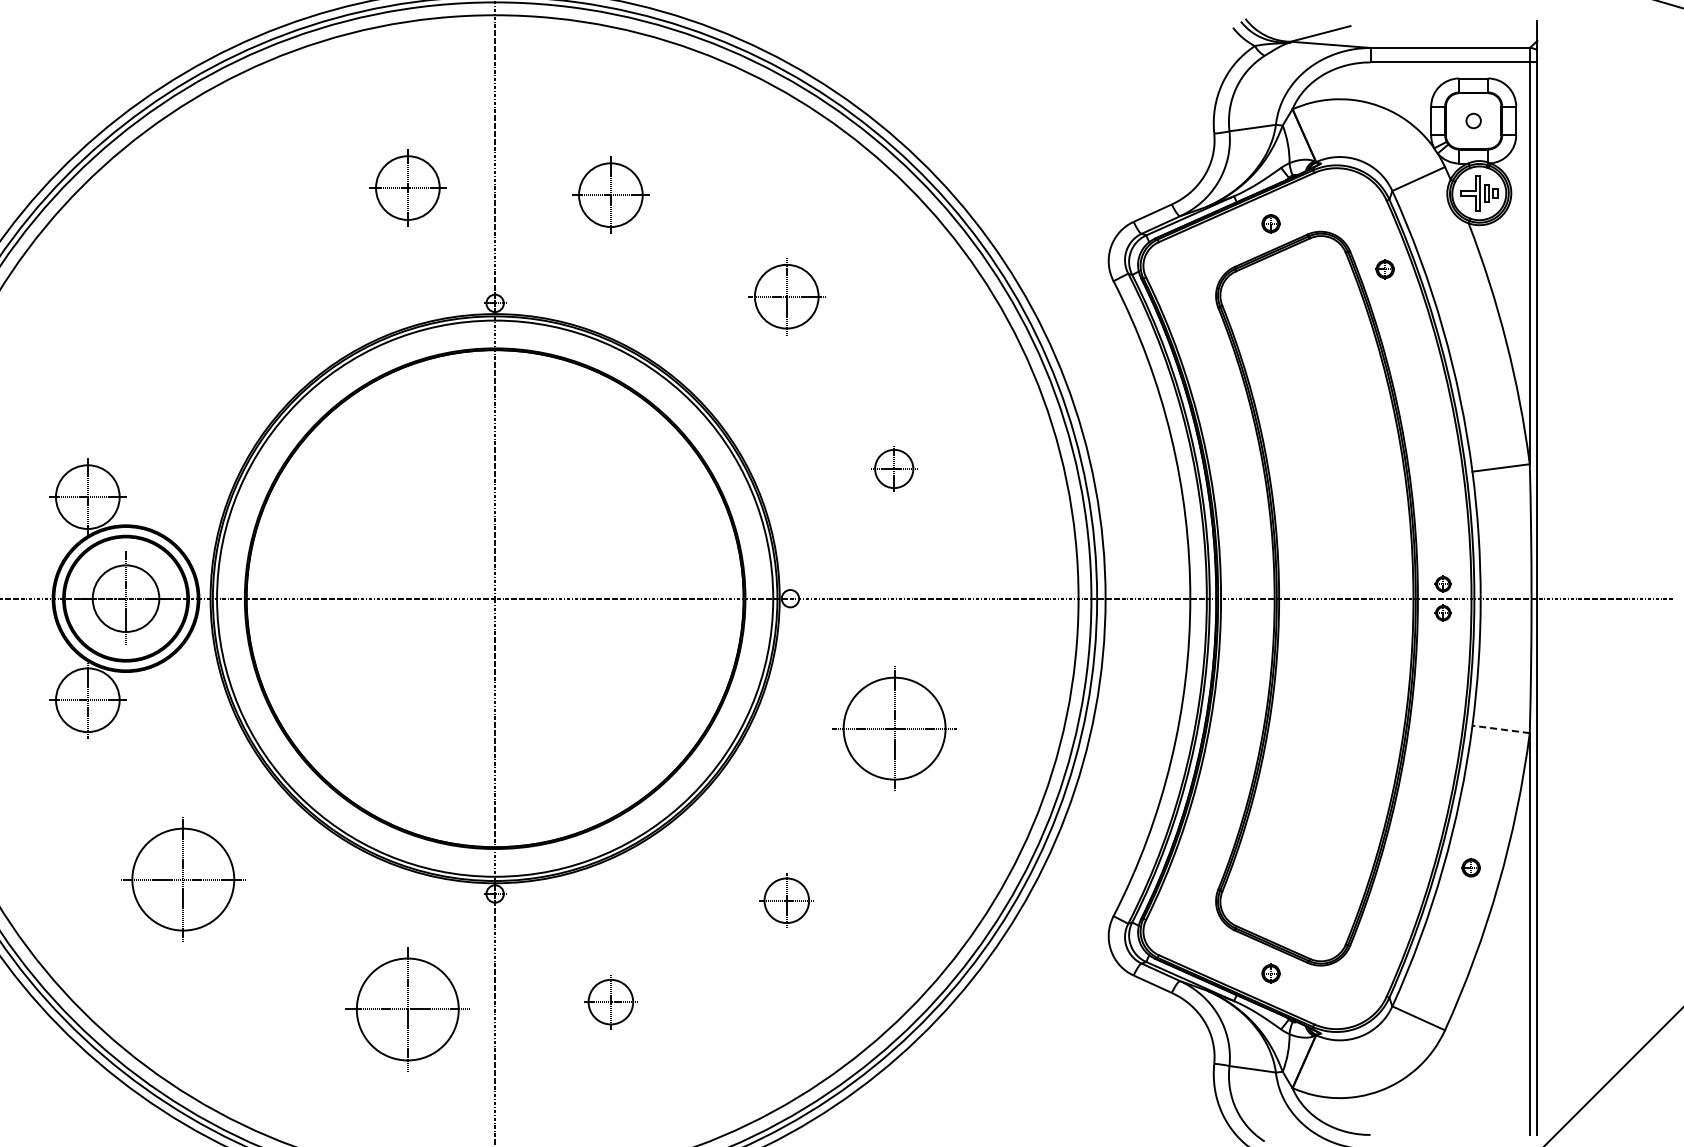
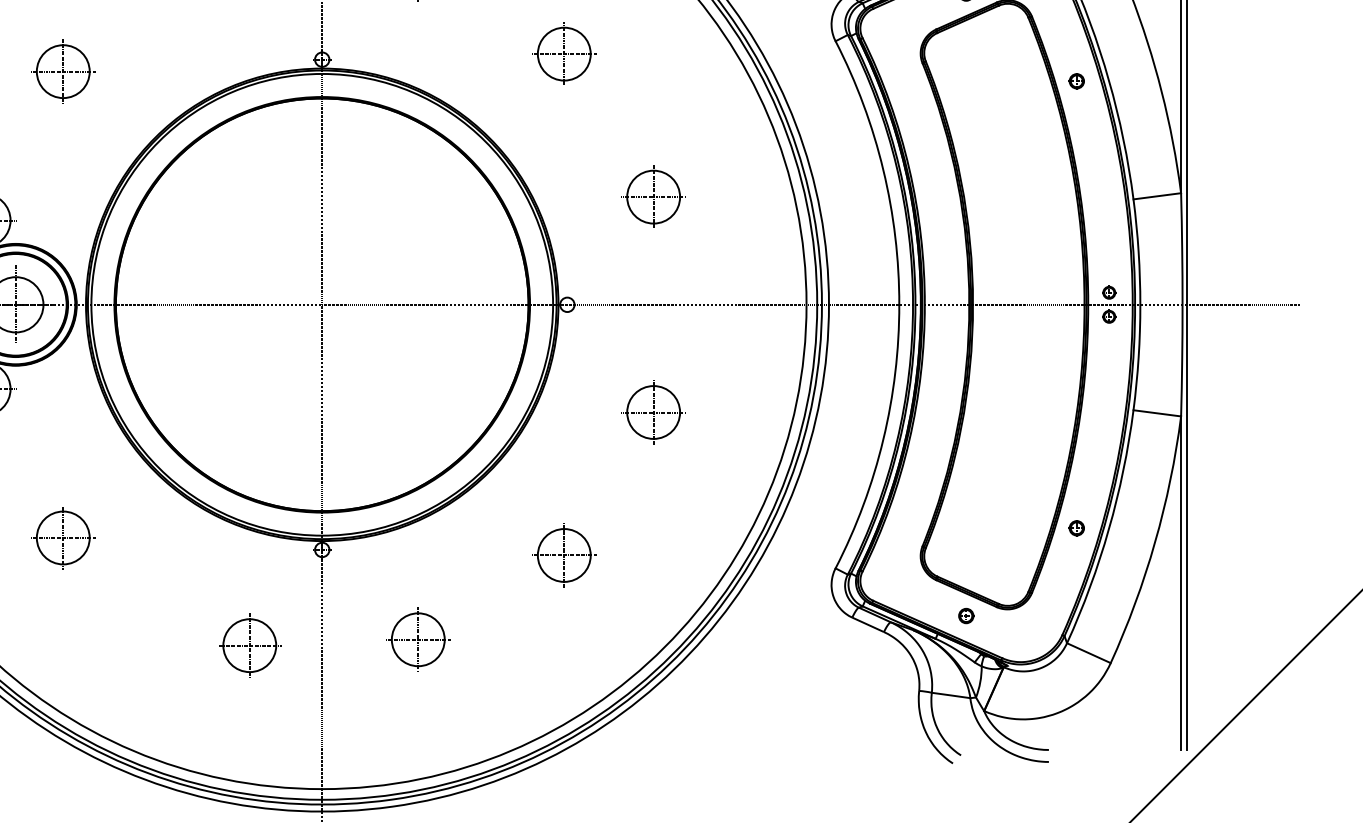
part: (1384, 269) -> (1076, 81), moved
part: (182, 317) -> (62, 71), added
part: (893, 468) -> (652, 196), size x1.67
part: (893, 727) -> (652, 411), size x0.62
line: (1501, 729) -> (1157, 413), dashed -> solid
part: (1470, 867) -> (1076, 527), moved
part: (182, 879) -> (62, 537), size x0.62
part: (786, 900) -> (564, 555), size x1.43
part: (610, 1001) -> (418, 639), size x1.43
part: (407, 1008) -> (249, 644), size x0.62

